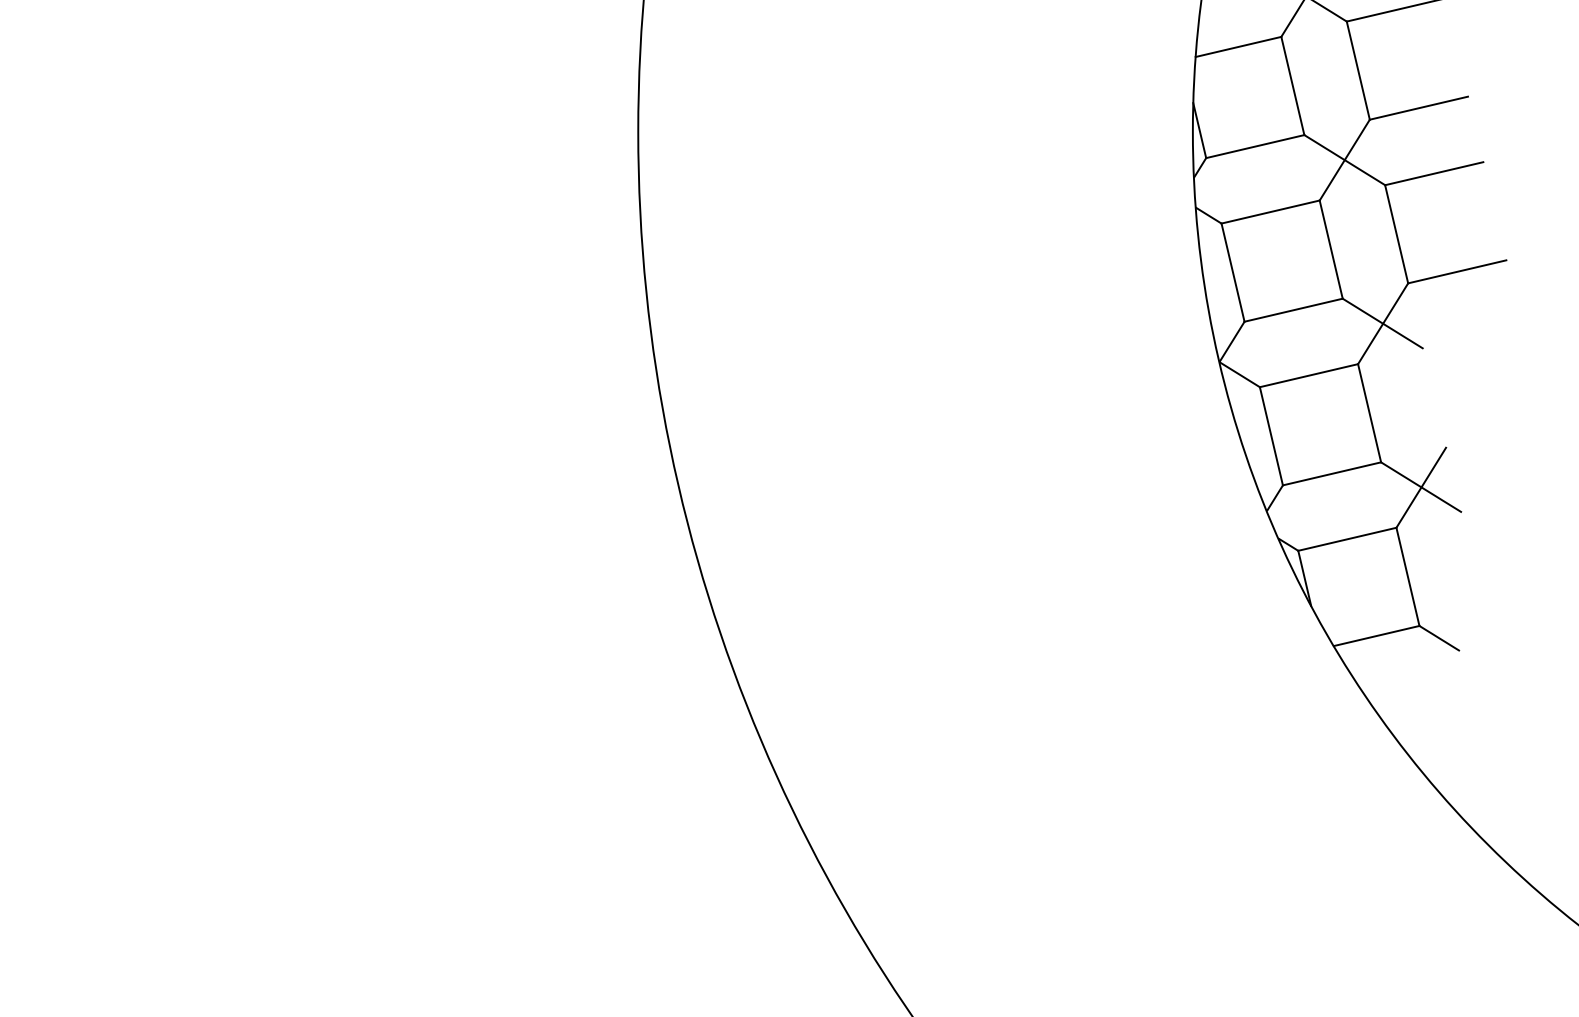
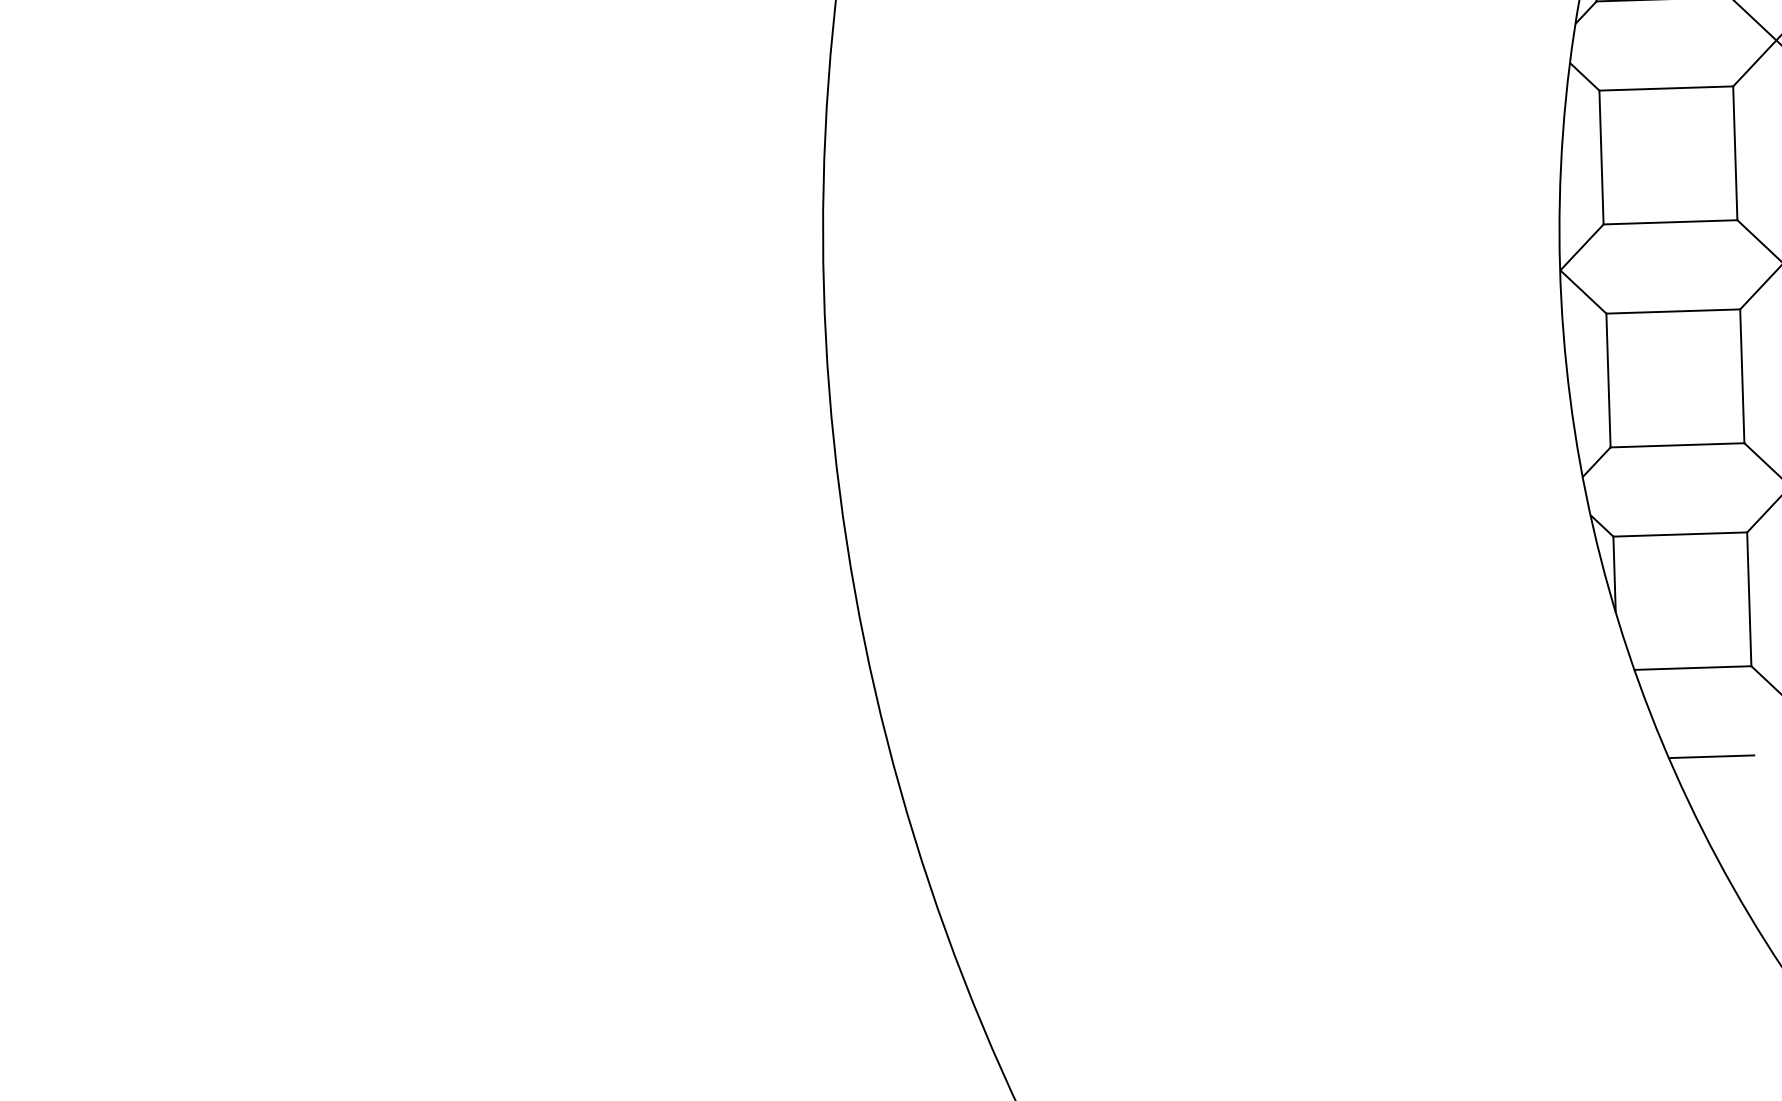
line: (1403, 698) -> (1711, 756), added

